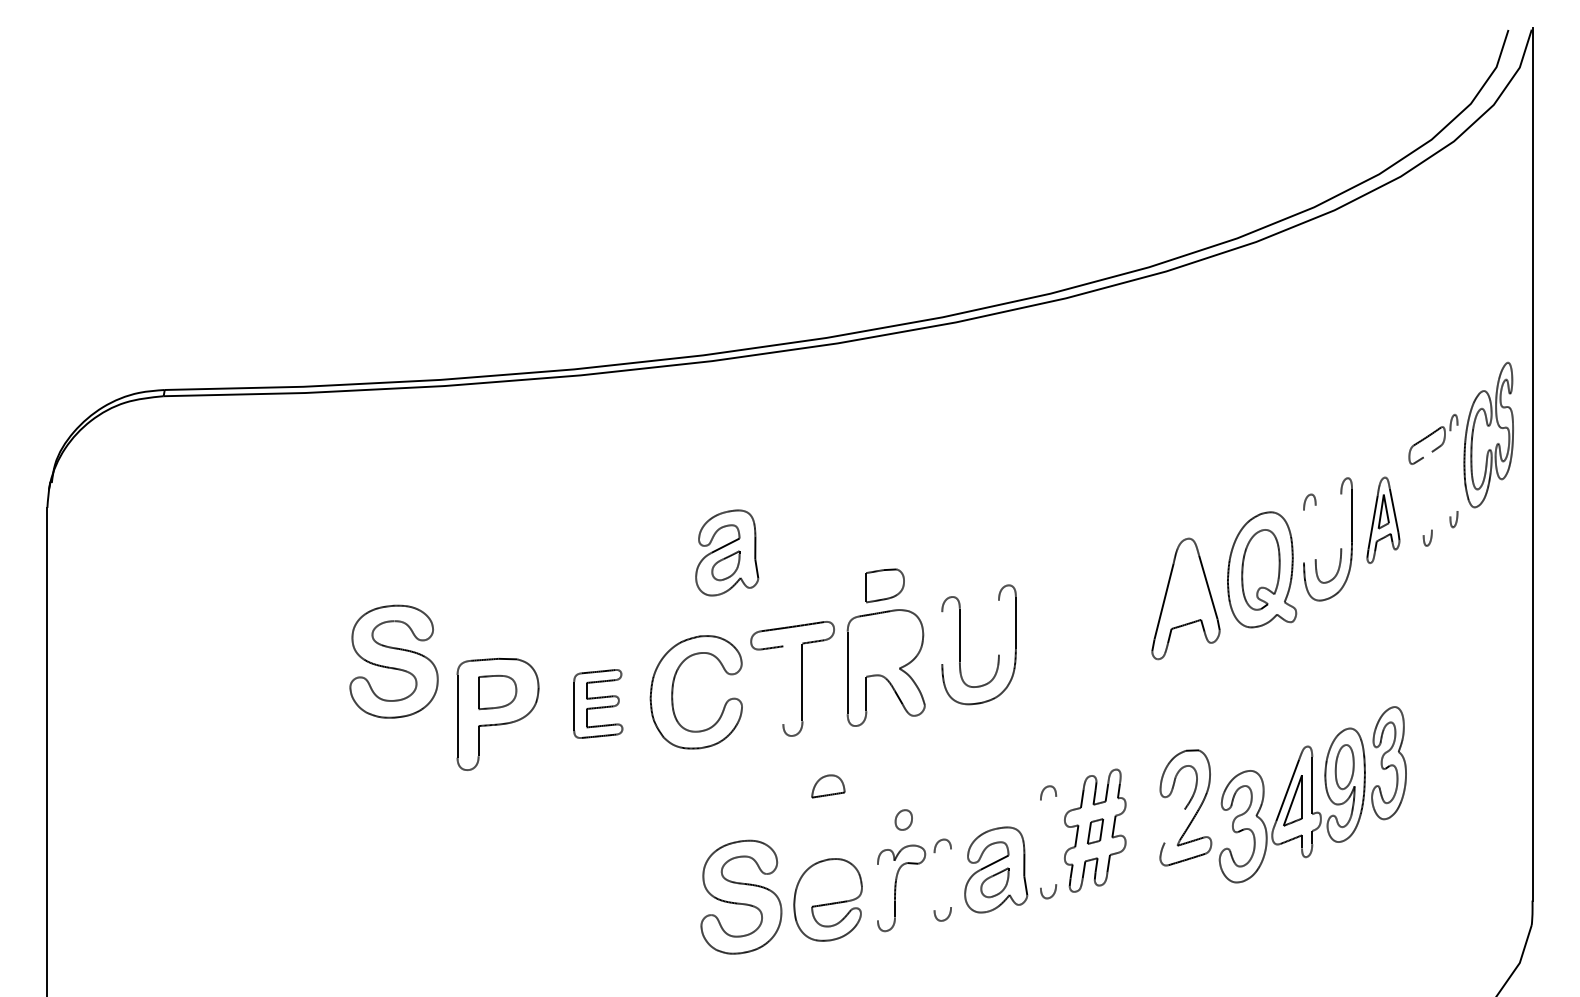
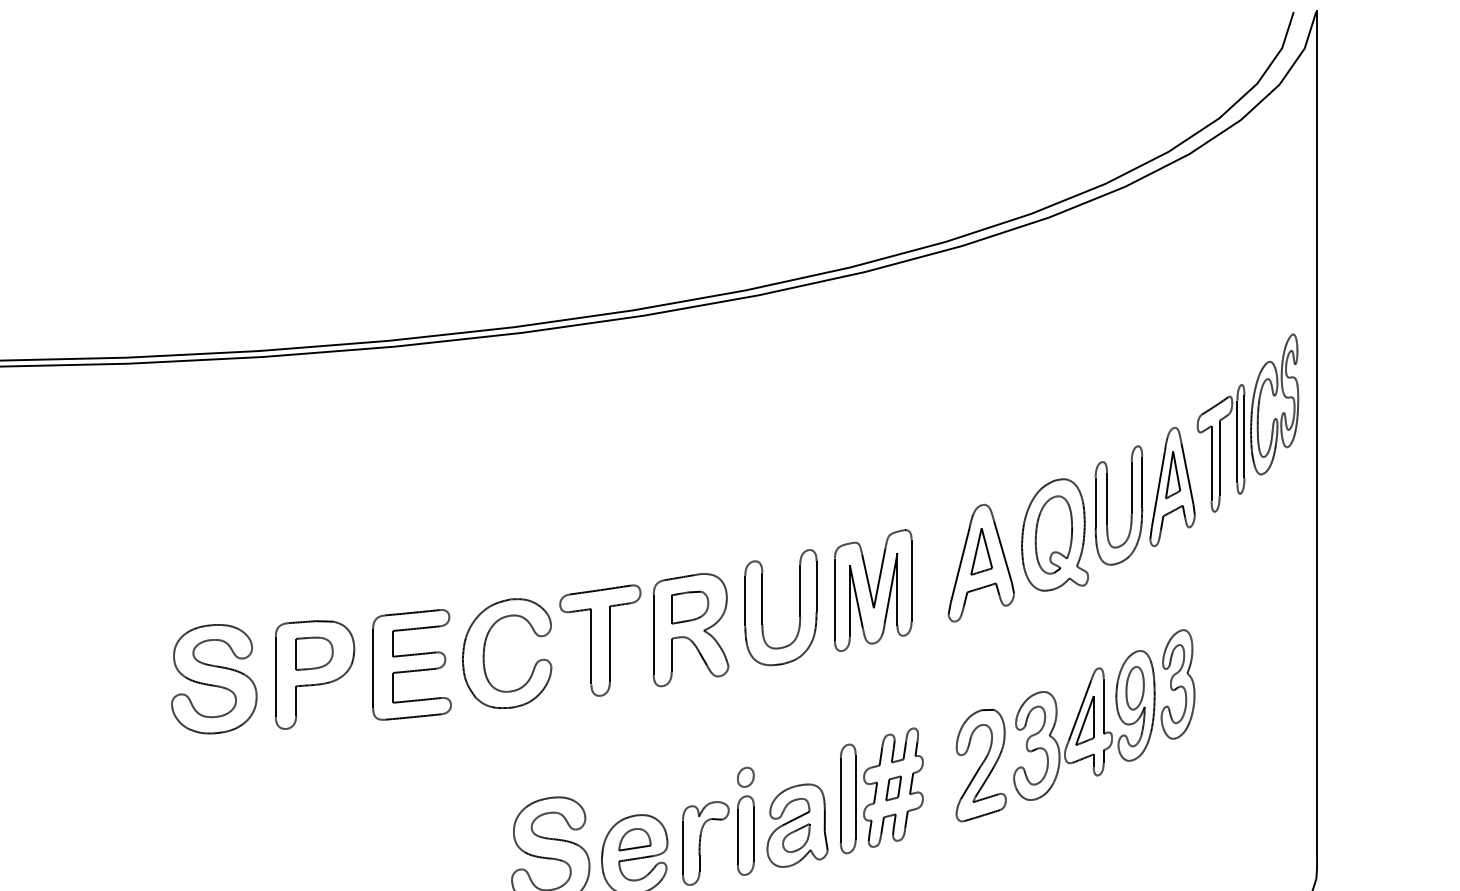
line: (1457, 467) -> (1244, 435), added
line: (1450, 473) -> (1237, 441), added
line: (1431, 490) -> (1219, 458), added
line: (1423, 496) -> (1211, 463), added
part: (1383, 520) -> (1172, 487), size x1.43
line: (1341, 521) -> (1131, 488), added
line: (1315, 532) -> (1106, 498), added
line: (1304, 536) -> (1096, 502), added
part: (727, 552) -> (537, 518), removed
part: (884, 585) -> (689, 607), moved
part: (1185, 586) -> (980, 551), added
line: (998, 627) -> (799, 590), added
part: (1074, 627) -> (873, 590), added
line: (942, 638) -> (745, 601), added
part: (393, 661) -> (213, 678), moved
line: (783, 685) -> (591, 647), added
part: (598, 703) -> (412, 664), size x1.67
part: (828, 786) -> (635, 839), moved
part: (1312, 794) -> (1103, 714), moved
part: (903, 819) -> (745, 776), moved
line: (1174, 825) -> (970, 782), added
line: (1056, 840) -> (855, 797), added
line: (1040, 843) -> (840, 800), added
line: (951, 878) -> (754, 833), added
line: (934, 881) -> (737, 836), added
line: (877, 892) -> (682, 847), added

